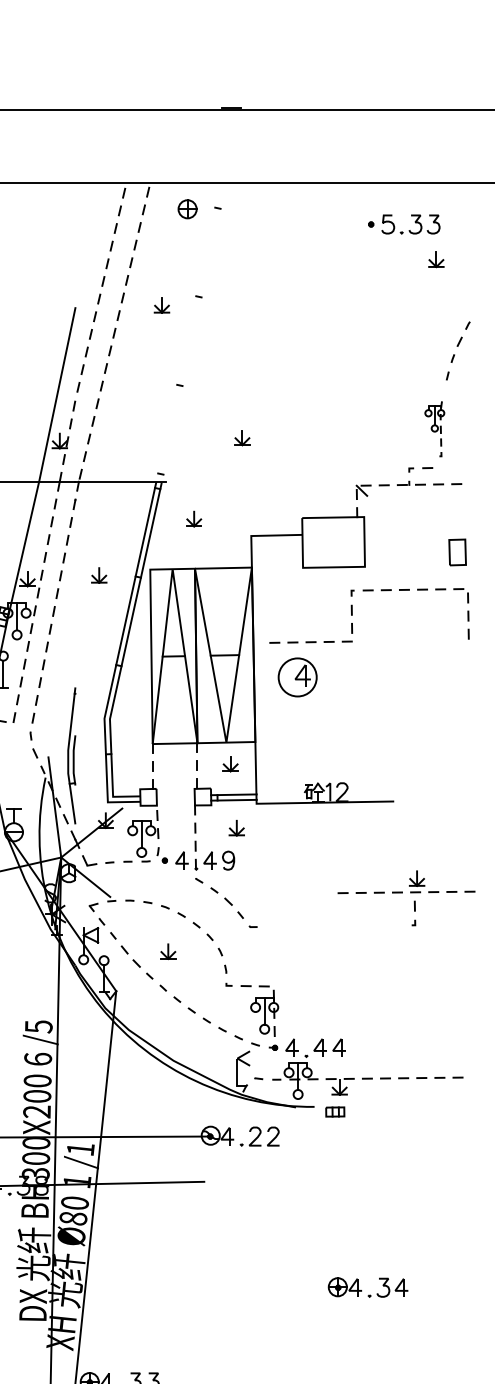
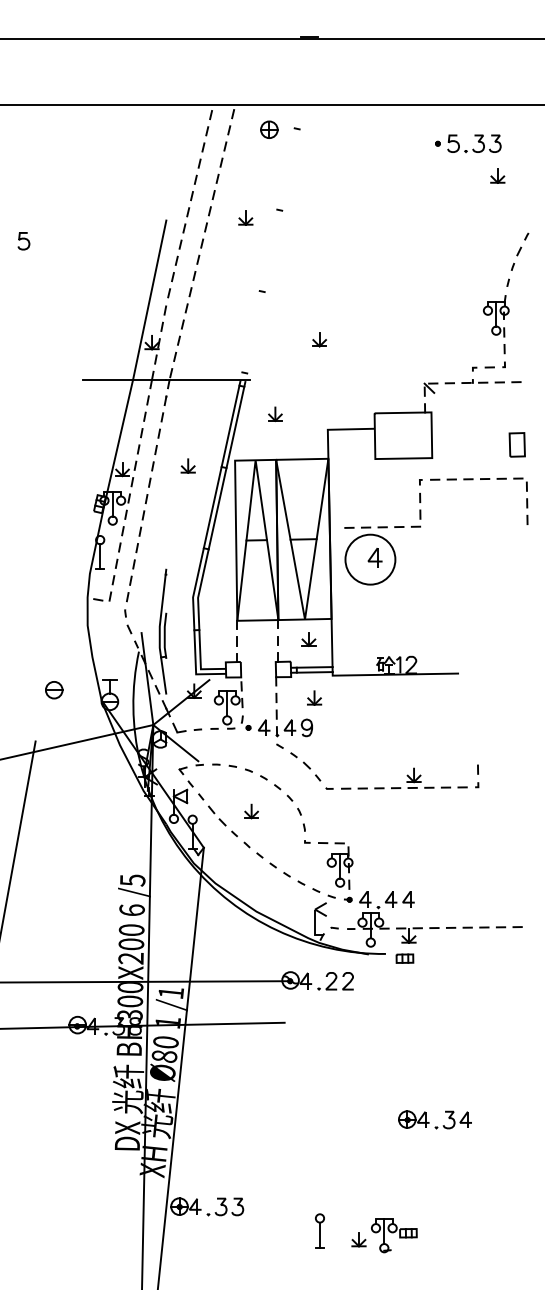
part: (434, 428) -> (496, 331), size x1.43
circle: (297, 677) -> (370, 559), size x1.43
part: (406, 882) -> (404, 778), moved

